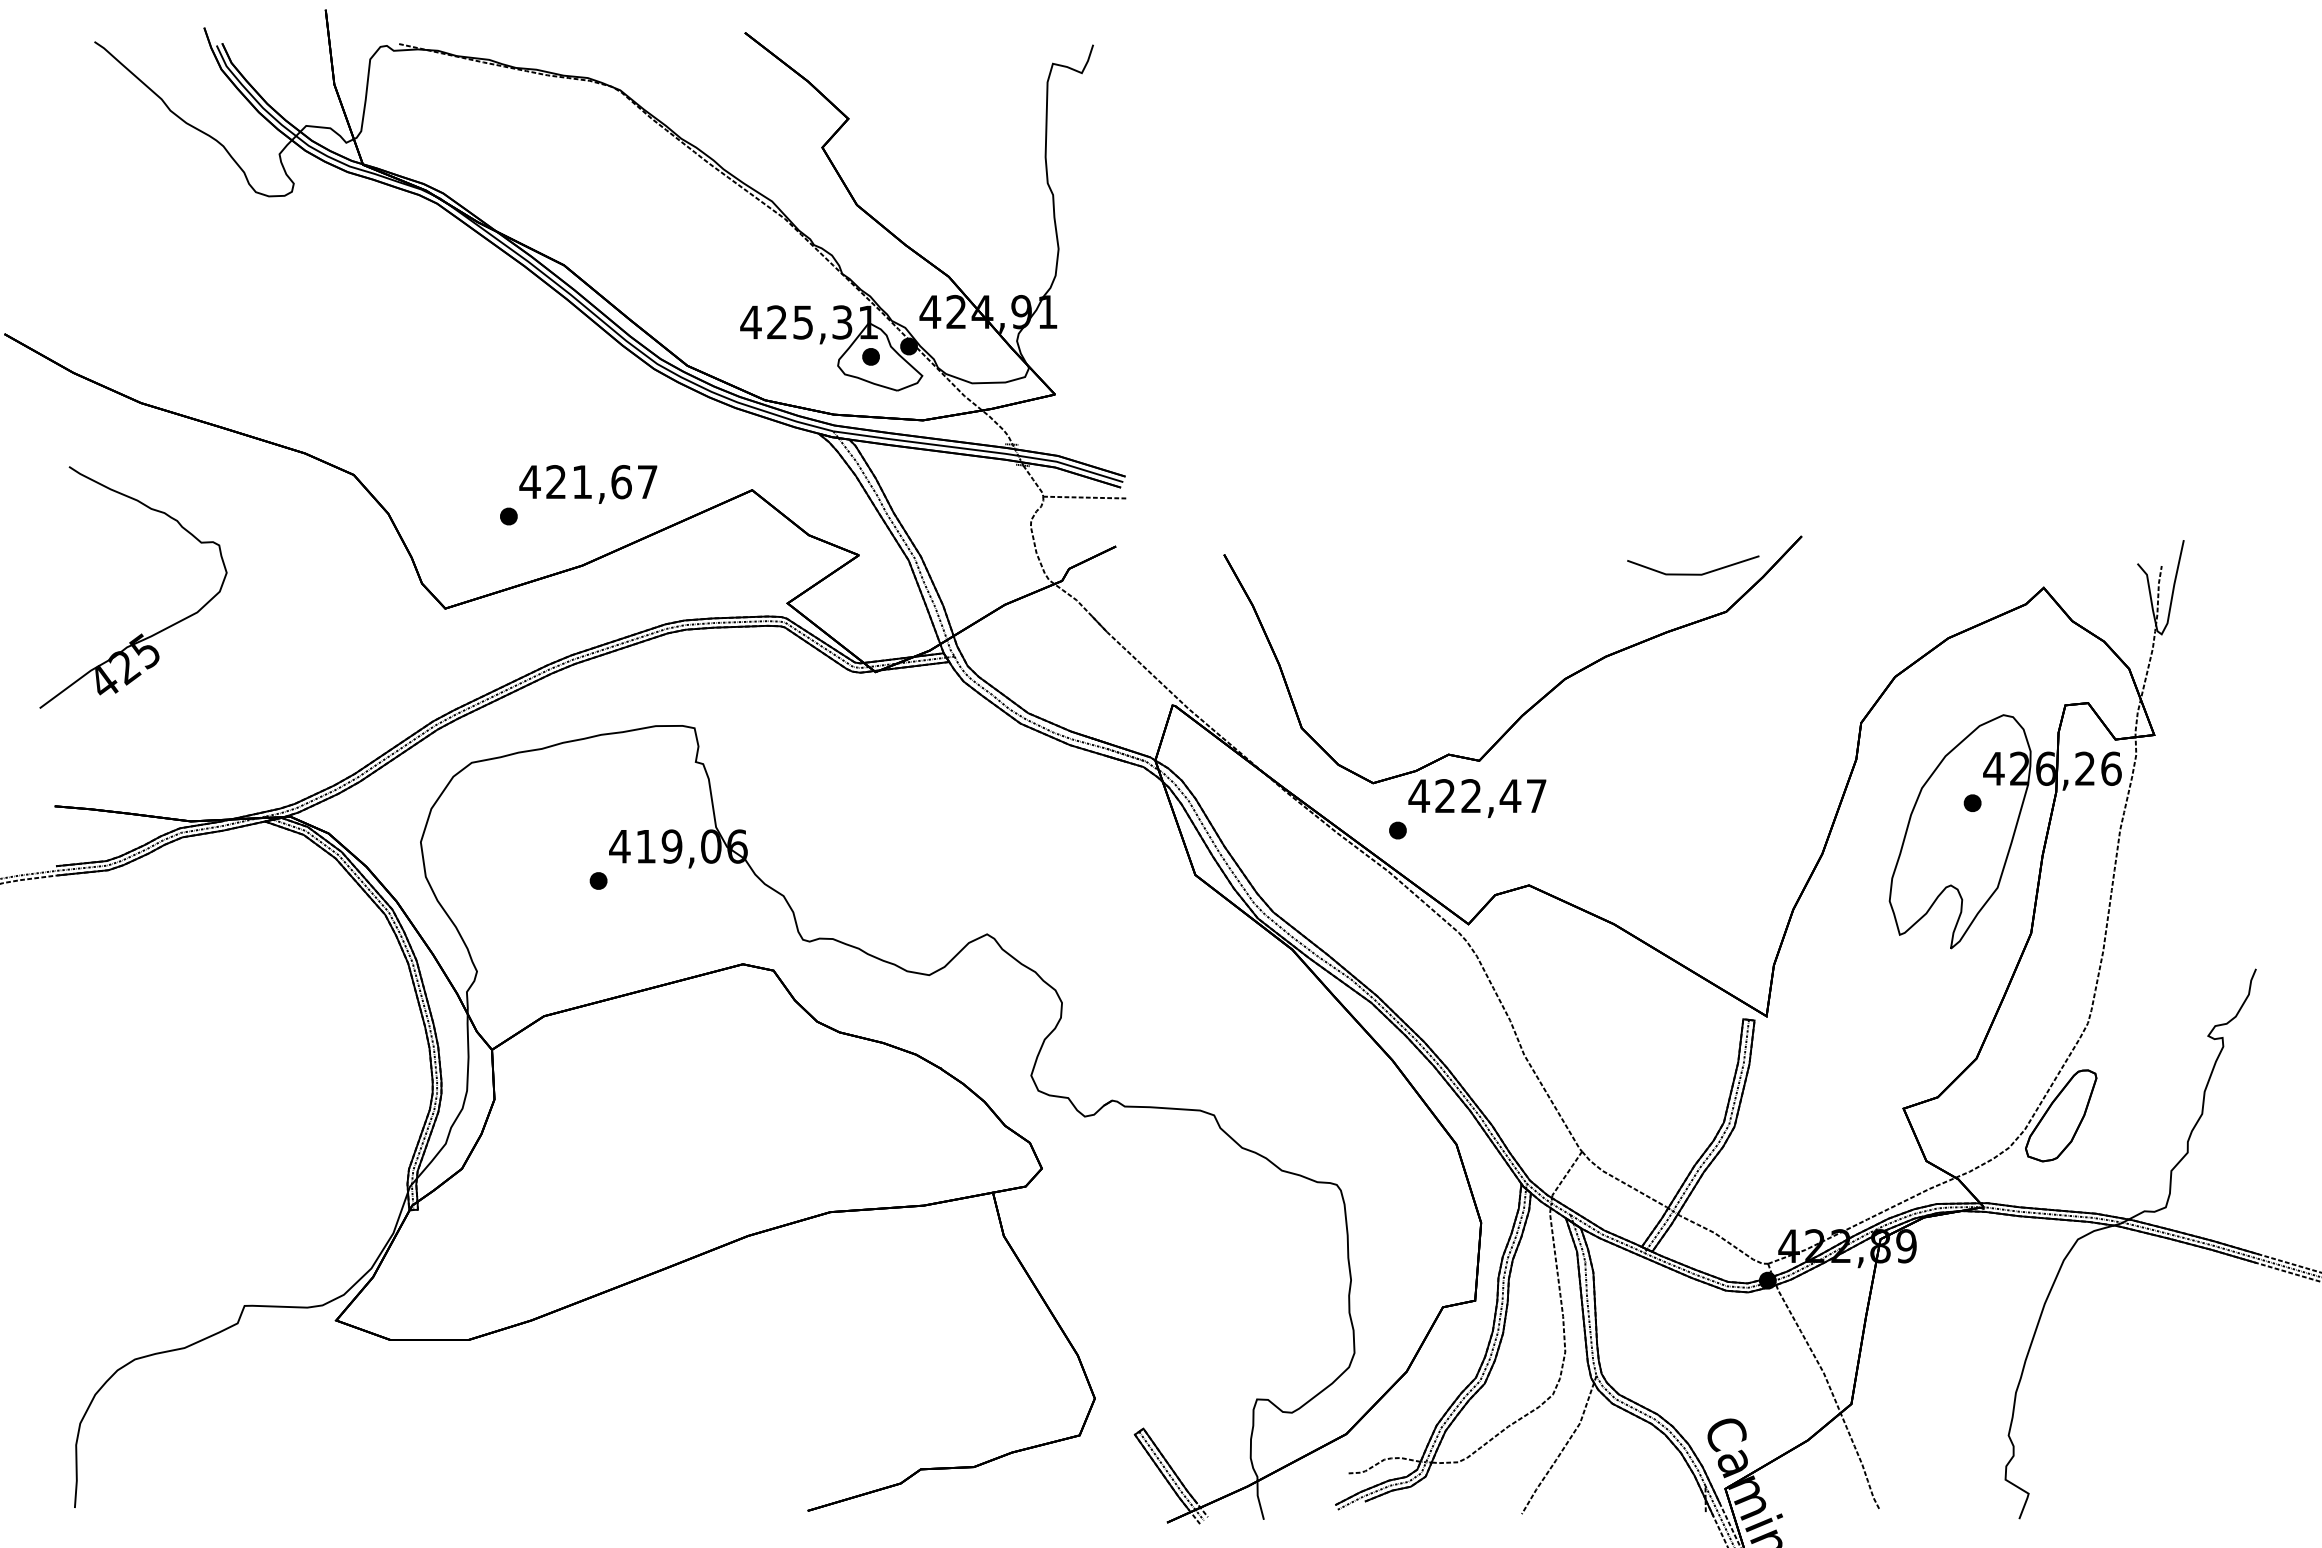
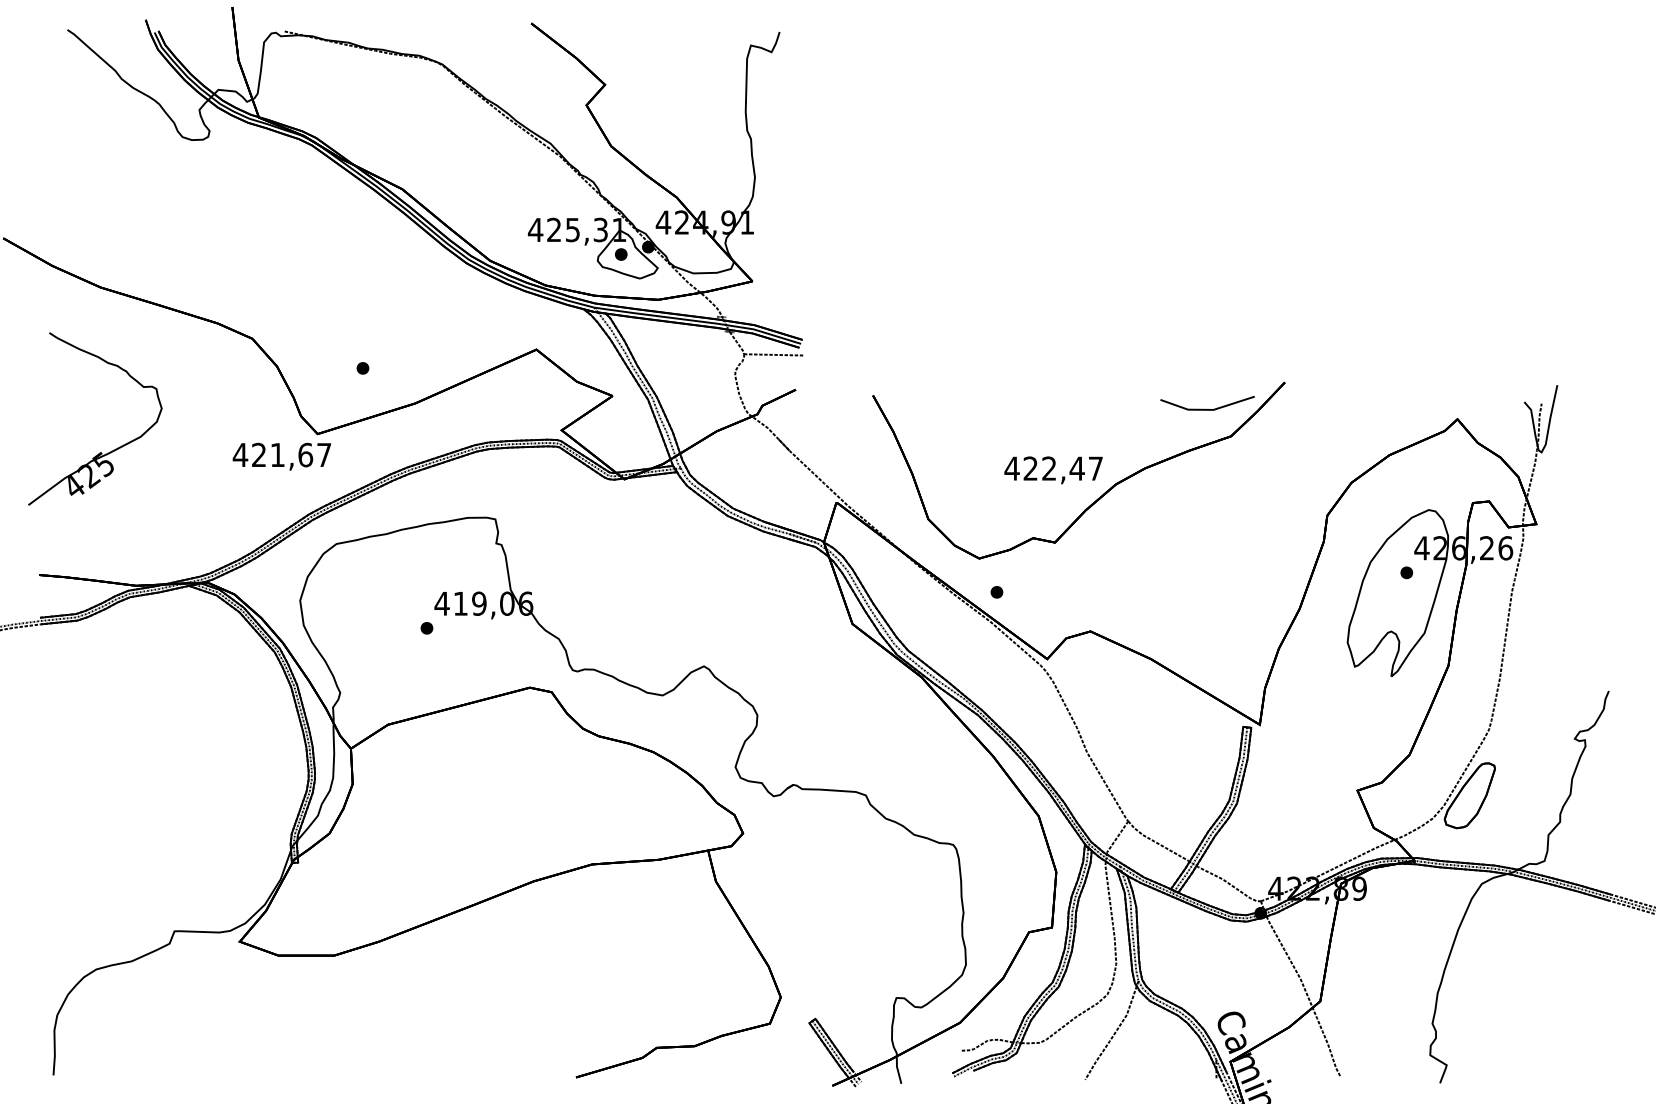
text: (588, 484) -> (282, 456), moved
text: (1477, 798) -> (1053, 470), moved

